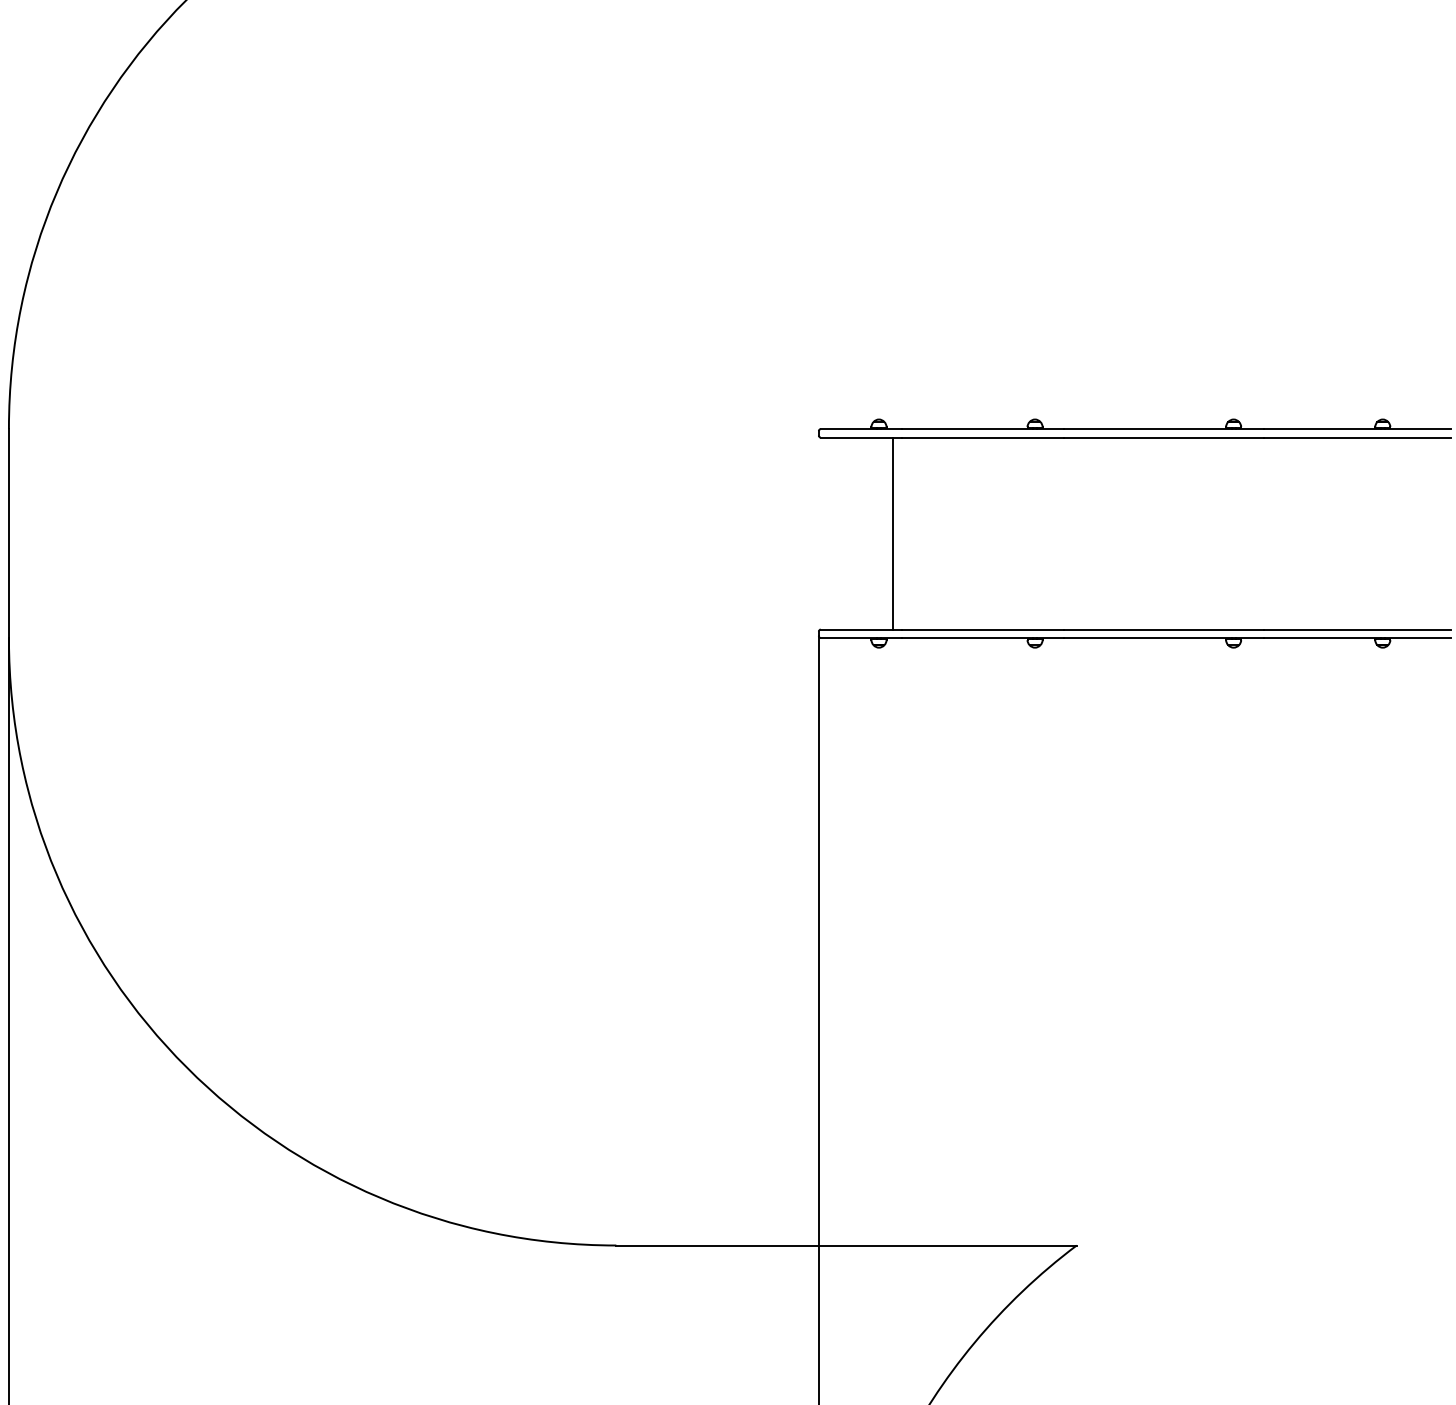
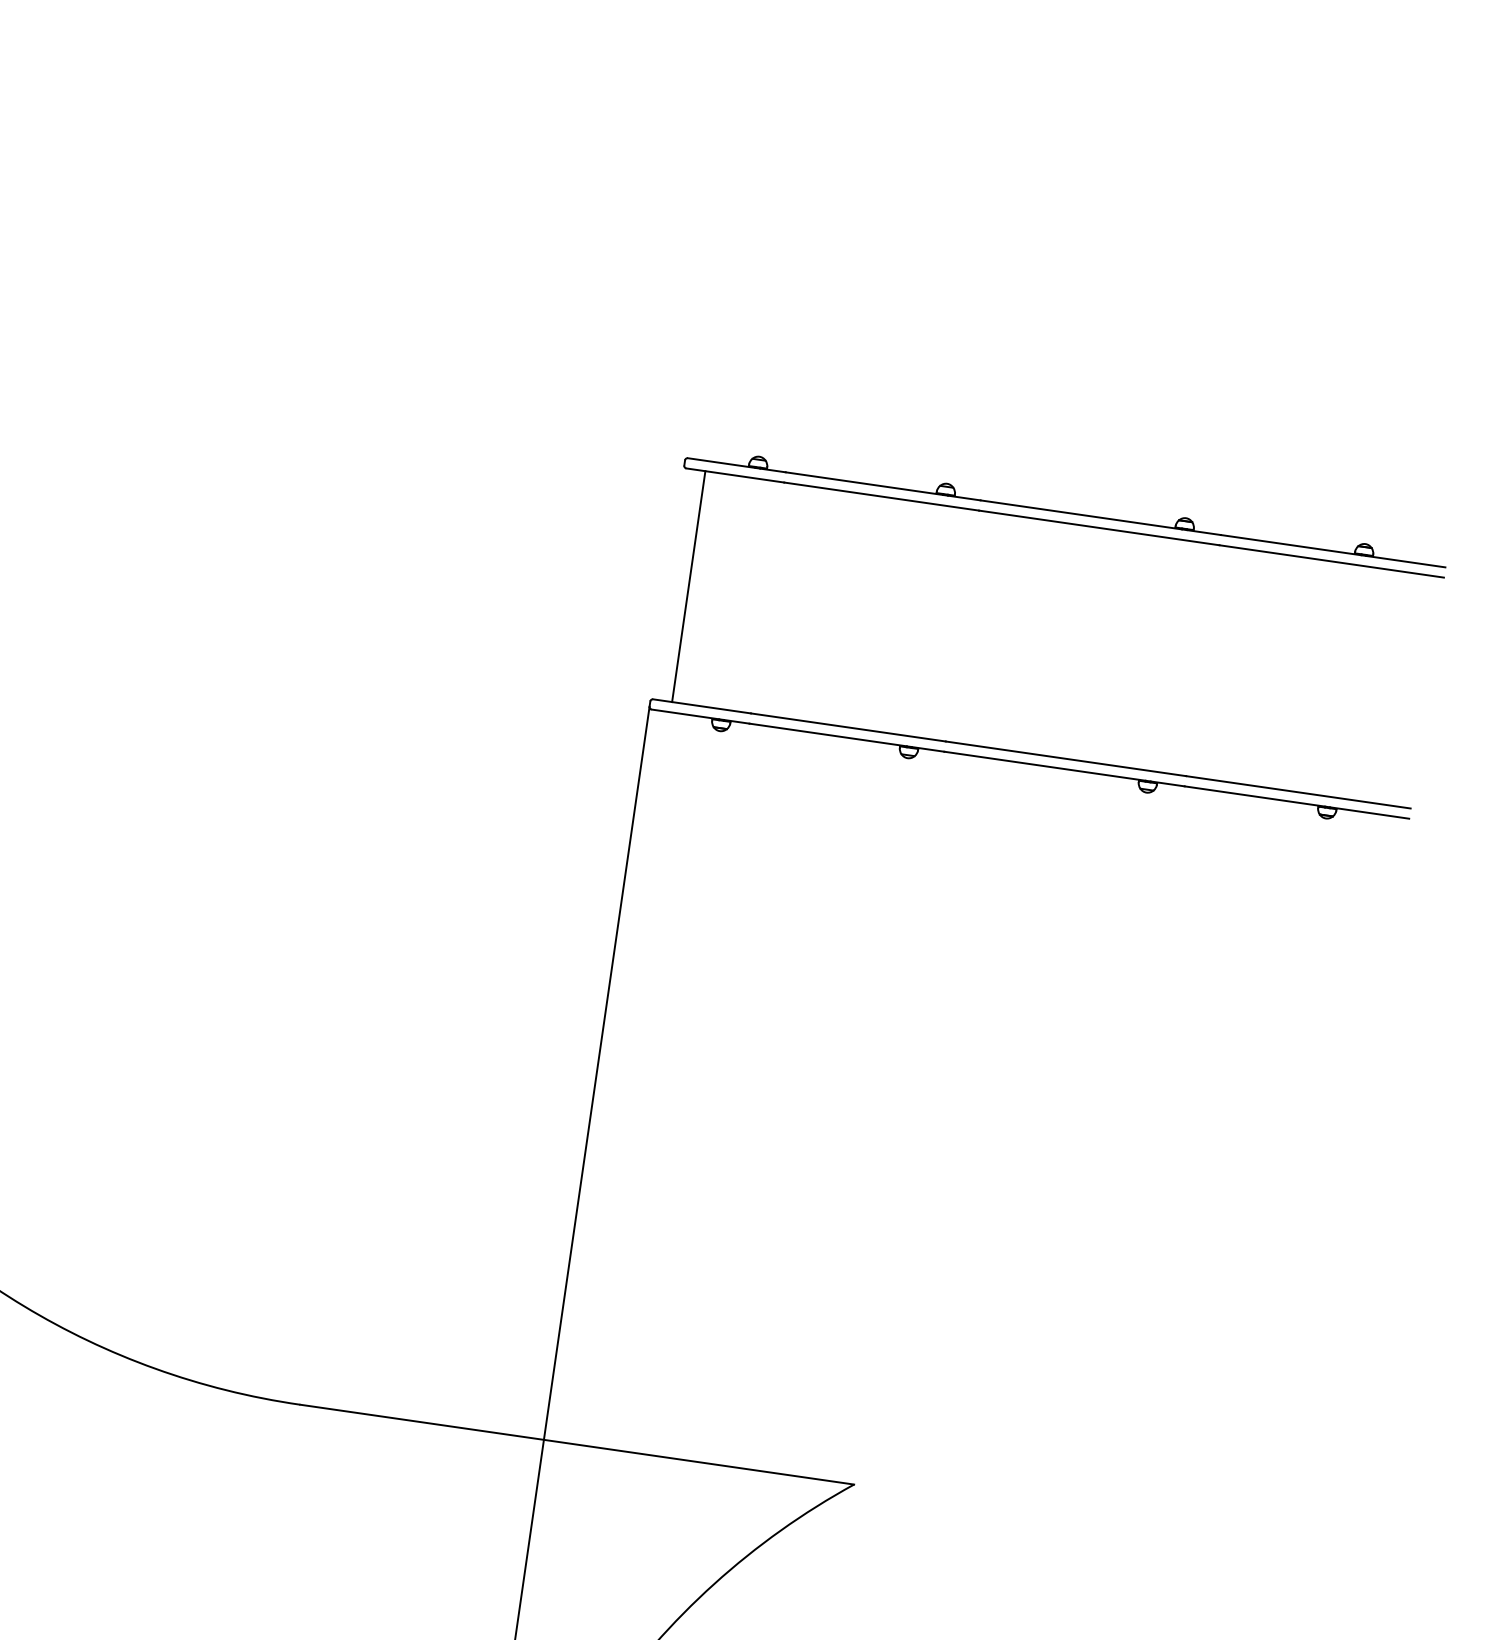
line: (892, 533) -> (688, 586), moved

